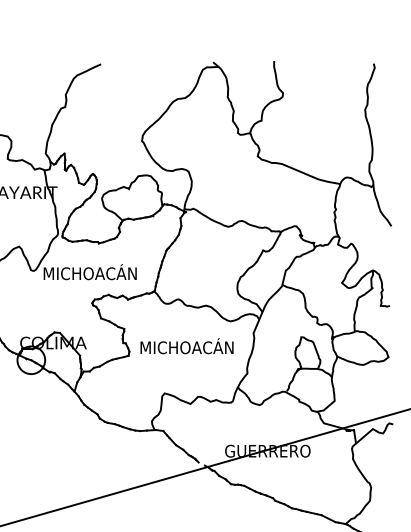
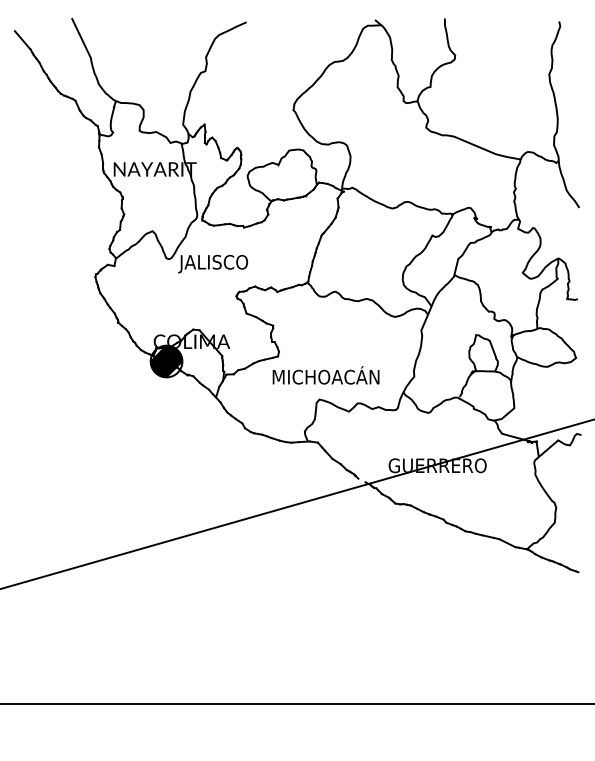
text: (88, 273) -> (232, 262), MICHOACÁN -> JALISCO
text: (186, 346) -> (325, 375), moved
hatch: (31, 360) -> (166, 361), added

